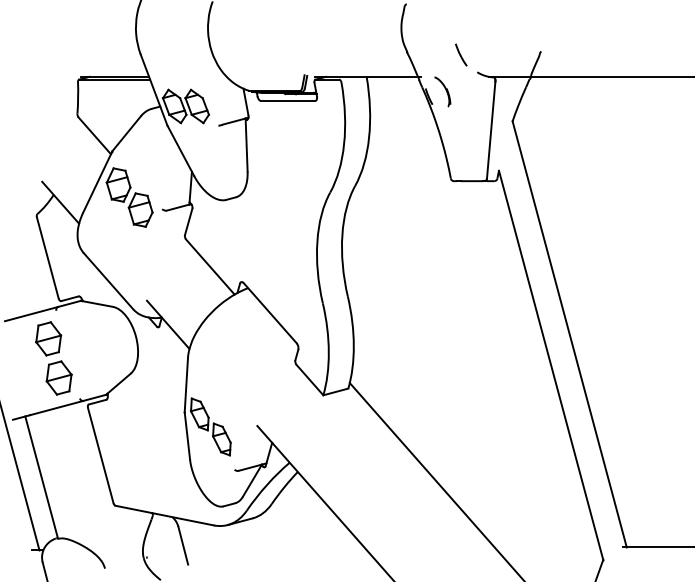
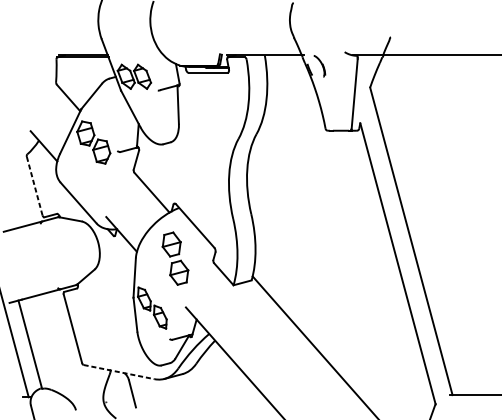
line: (461, 54) -> (333, 39), removed
line: (47, 257) -> (34, 185), solid -> dashed
part: (53, 358) -> (175, 258), moved
line: (165, 515) -> (119, 372), solid -> dashed

